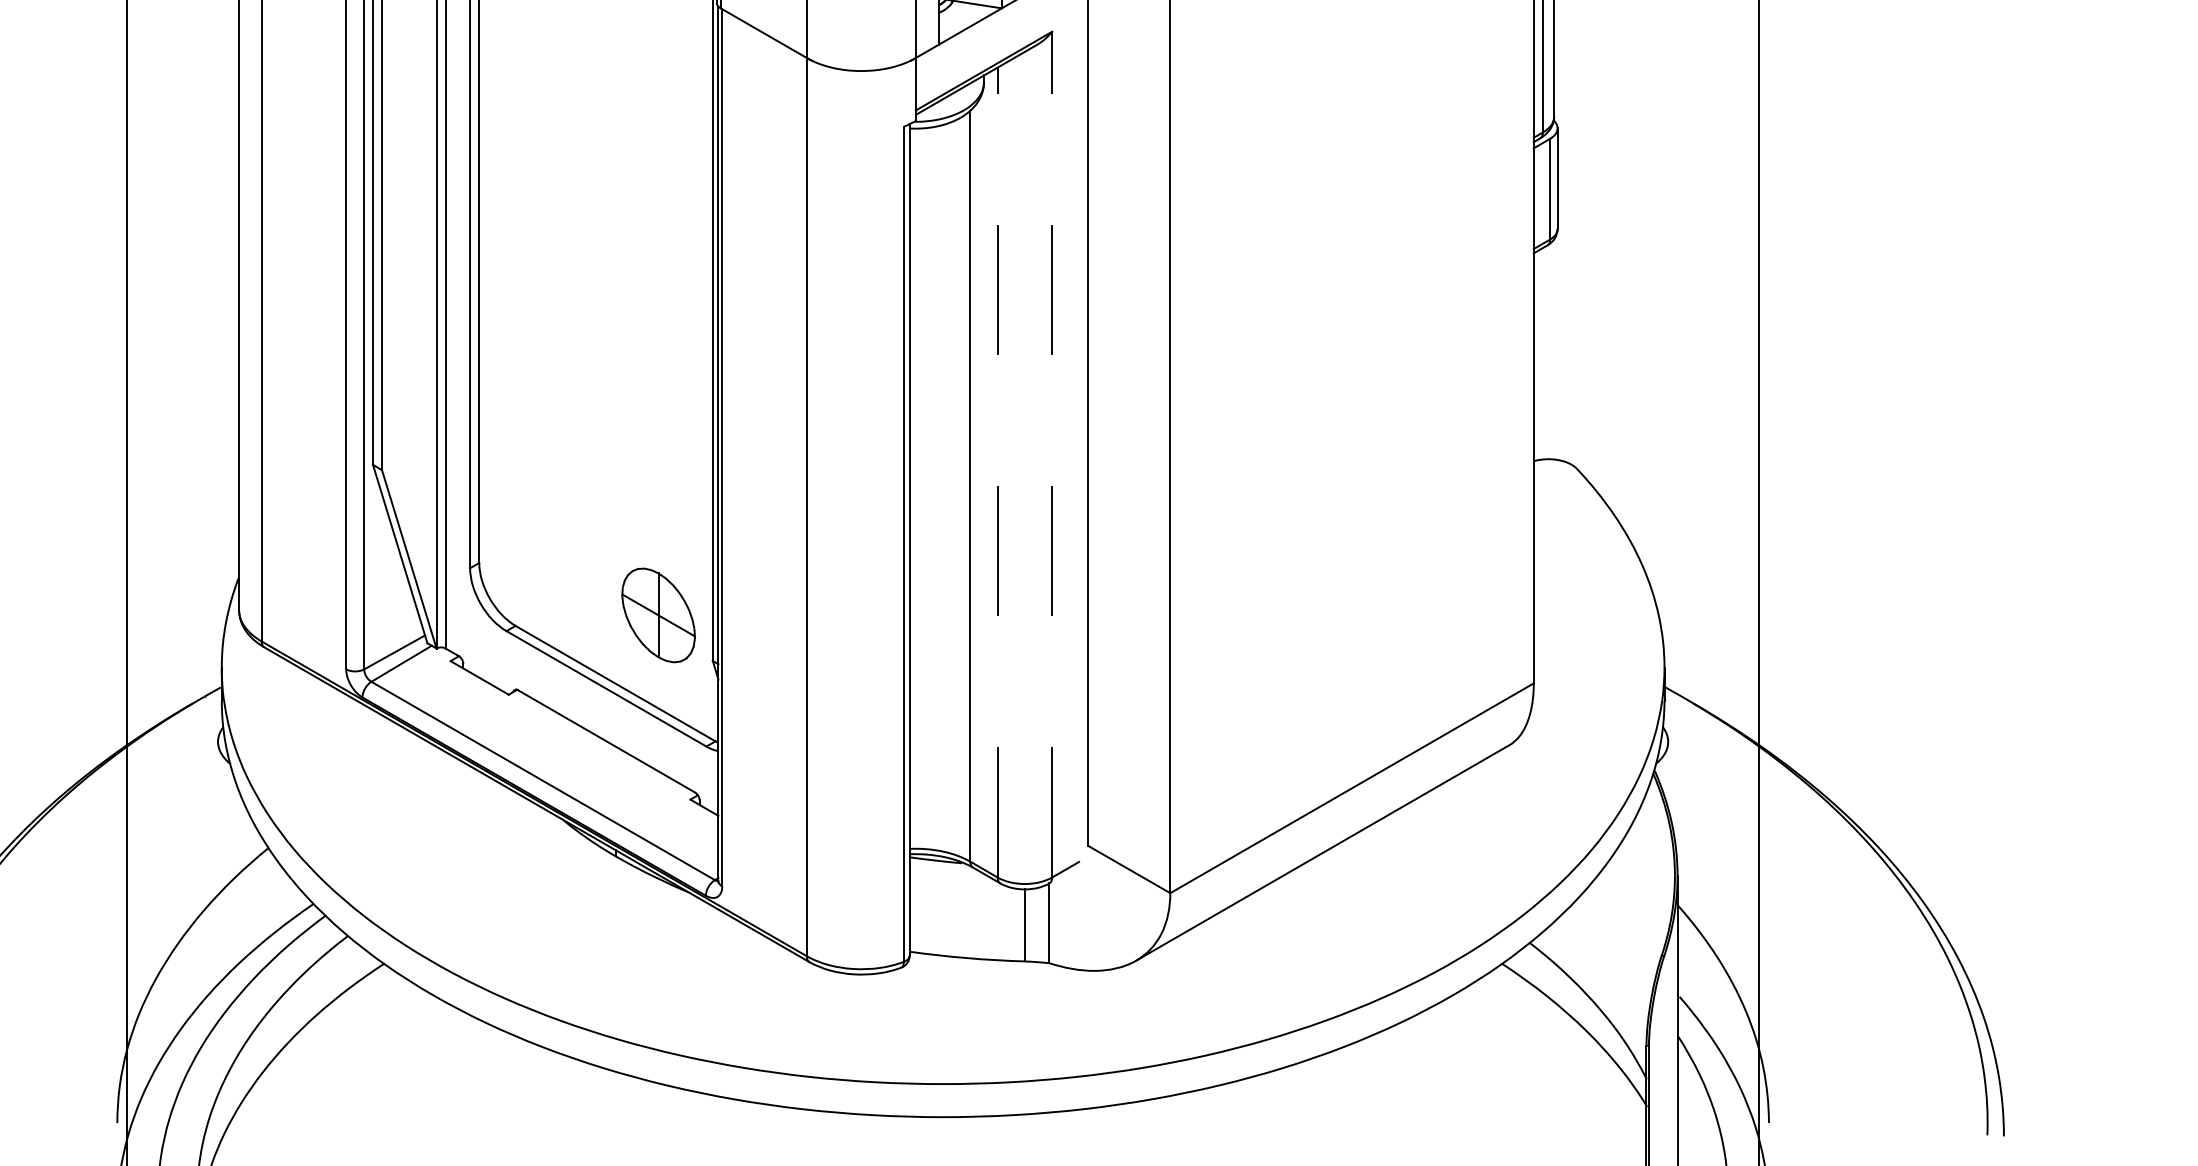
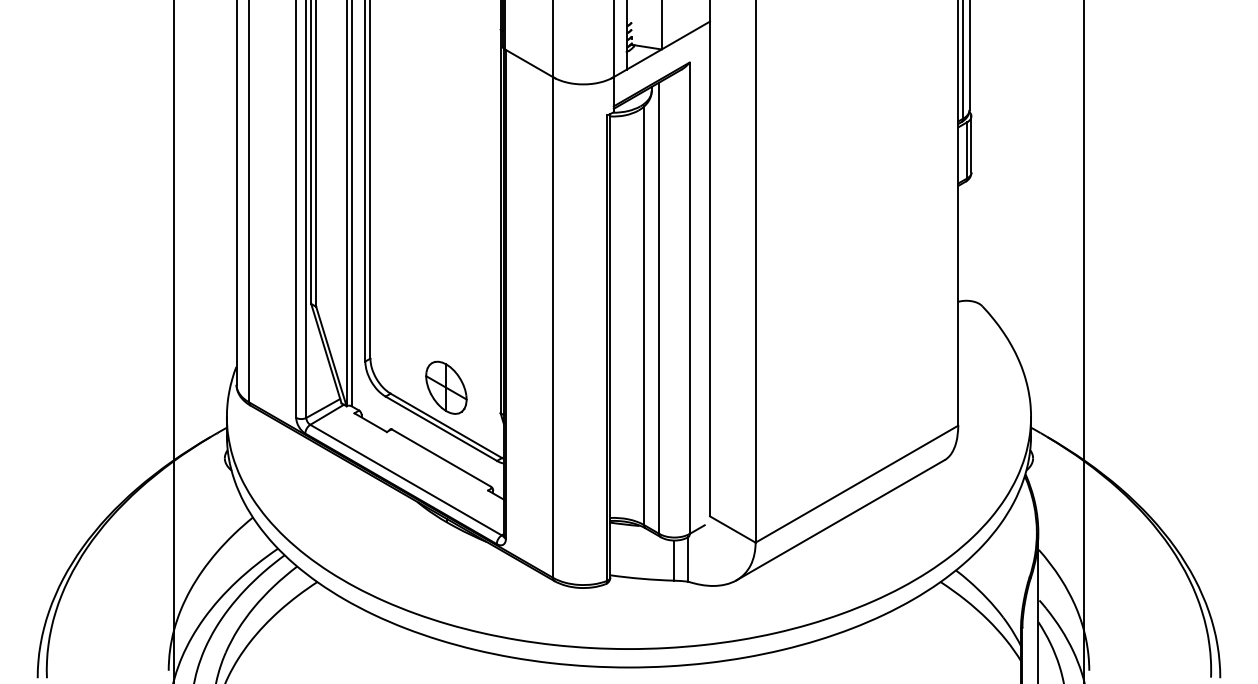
line: (1051, 455) -> (689, 298), dashed -> solid
line: (997, 473) -> (659, 308), dashed -> solid
part: (658, 614) -> (446, 387), moved

